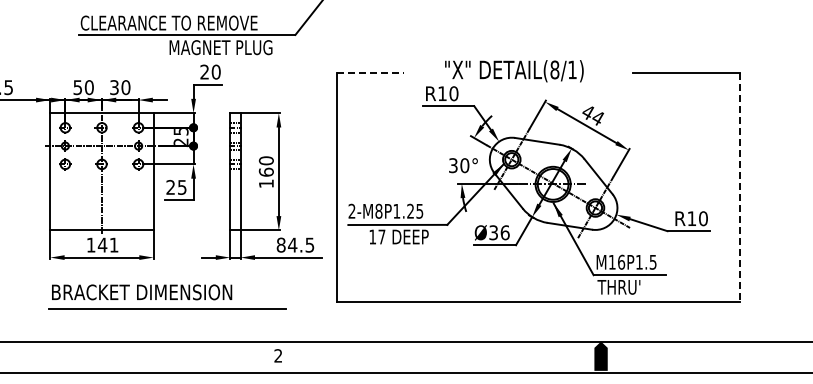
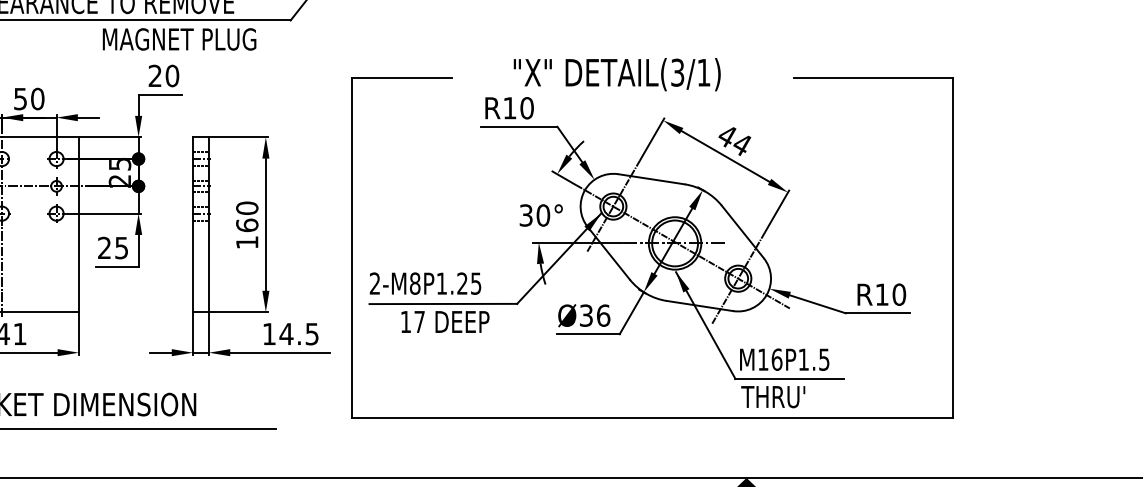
text: (554, 69) -> (677, 72), DETAIL(8/1) -> DETAIL(3/1)
line: (370, 73) -> (402, 78), dashed -> solid
text: (114, 87) -> (20, 98), 30 -> 50
line: (739, 187) -> (953, 248), dashed -> solid
text: (280, 244) -> (268, 333), 84.5 -> 14.5

